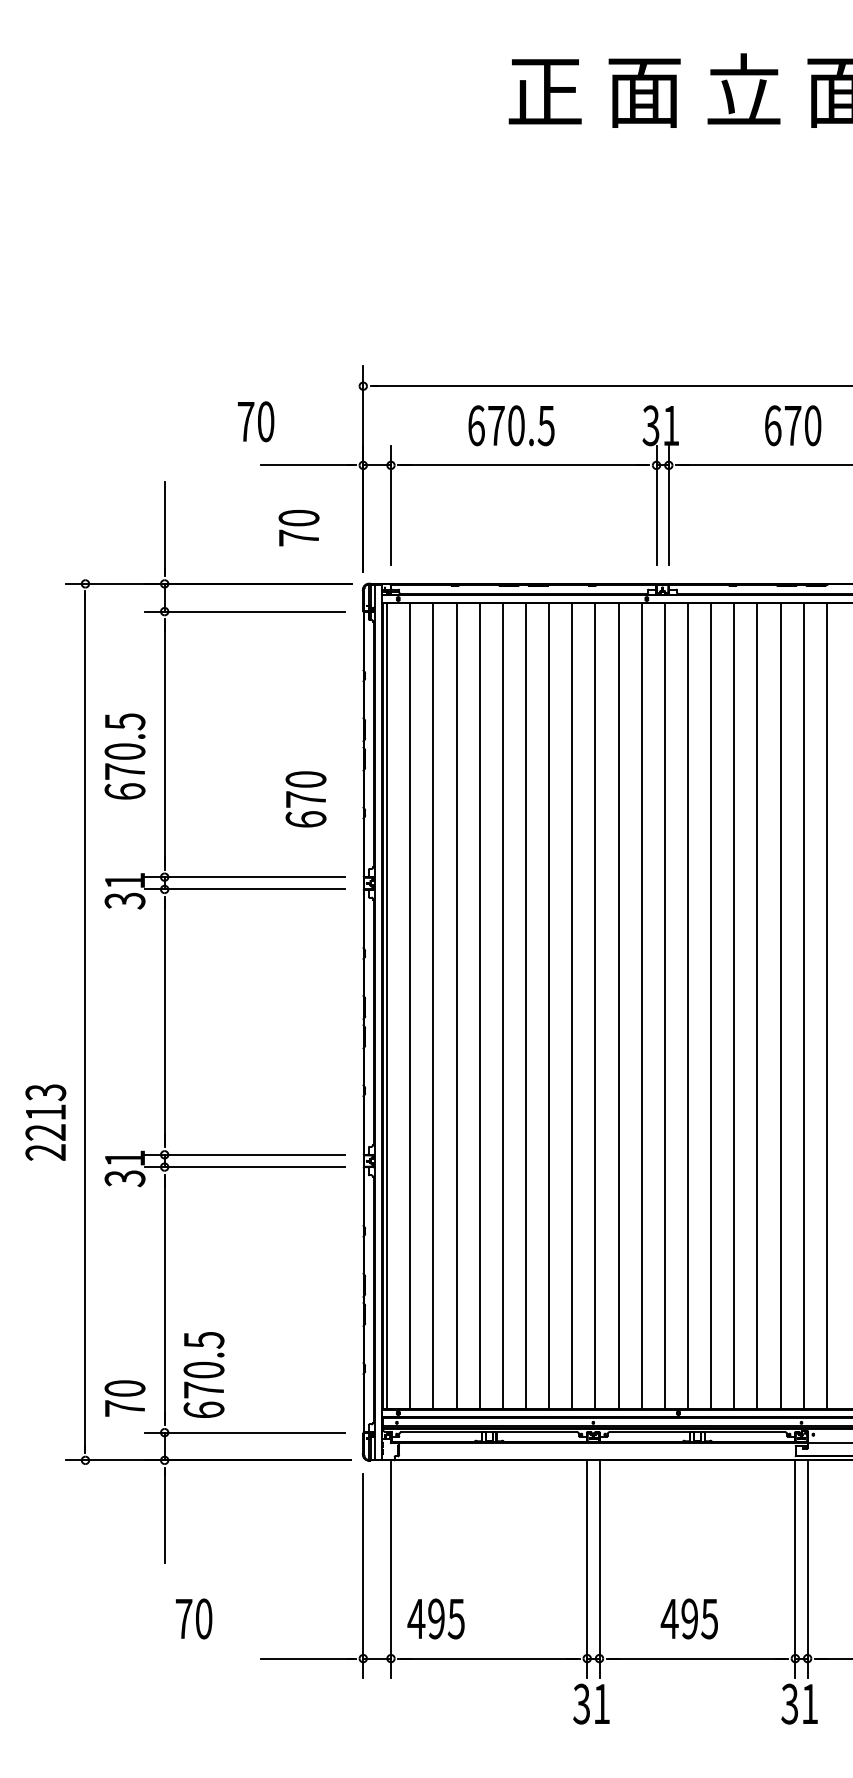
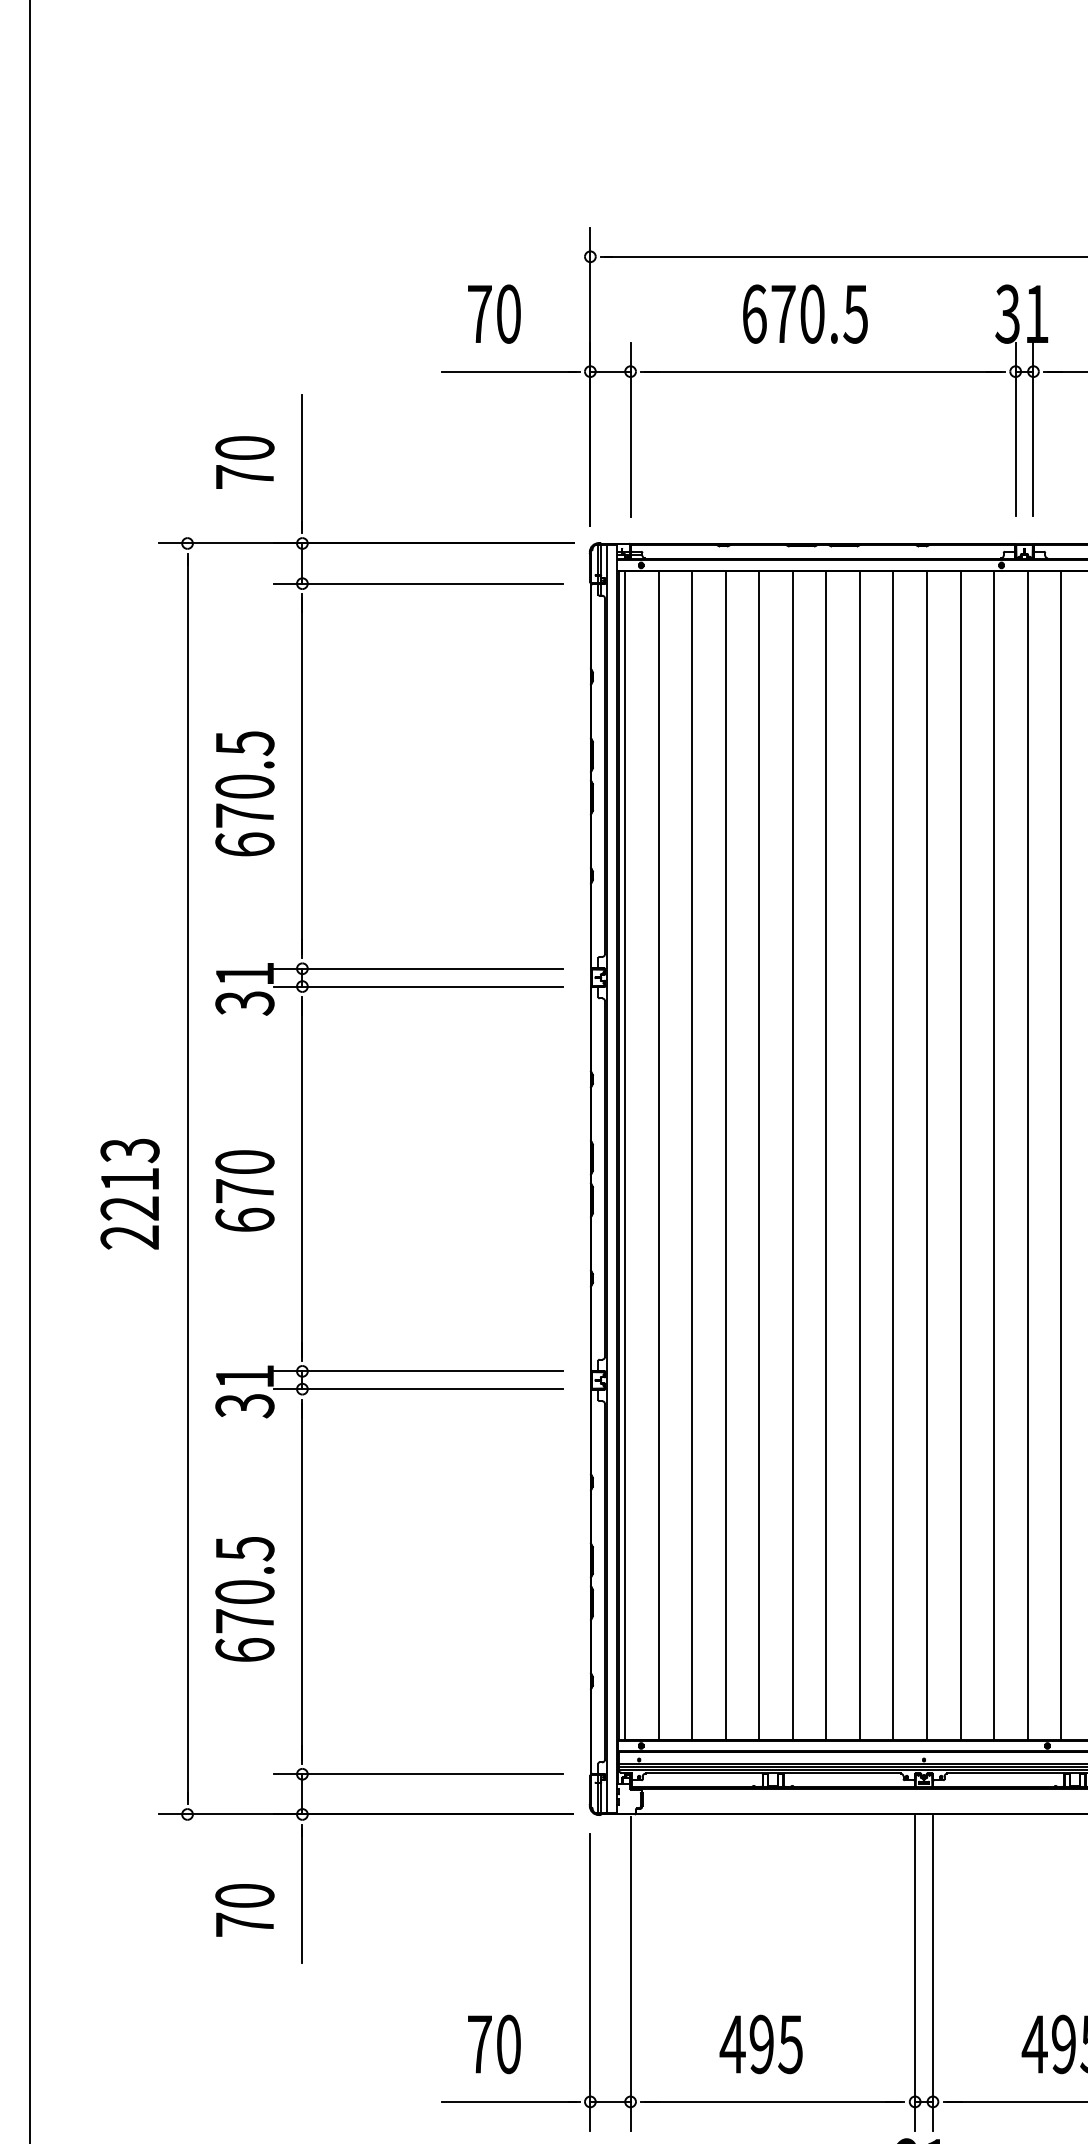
text: (256, 421) -> (495, 313), moved
text: (298, 528) -> (244, 463), moved
text: (305, 799) -> (244, 1191), moved
text: (45, 1122) -> (129, 1193), moved
text: (203, 1374) -> (244, 1598), moved
text: (124, 1398) -> (244, 1910), moved
text: (194, 1618) -> (495, 2043), moved
text: (435, 1618) -> (760, 2043), moved

